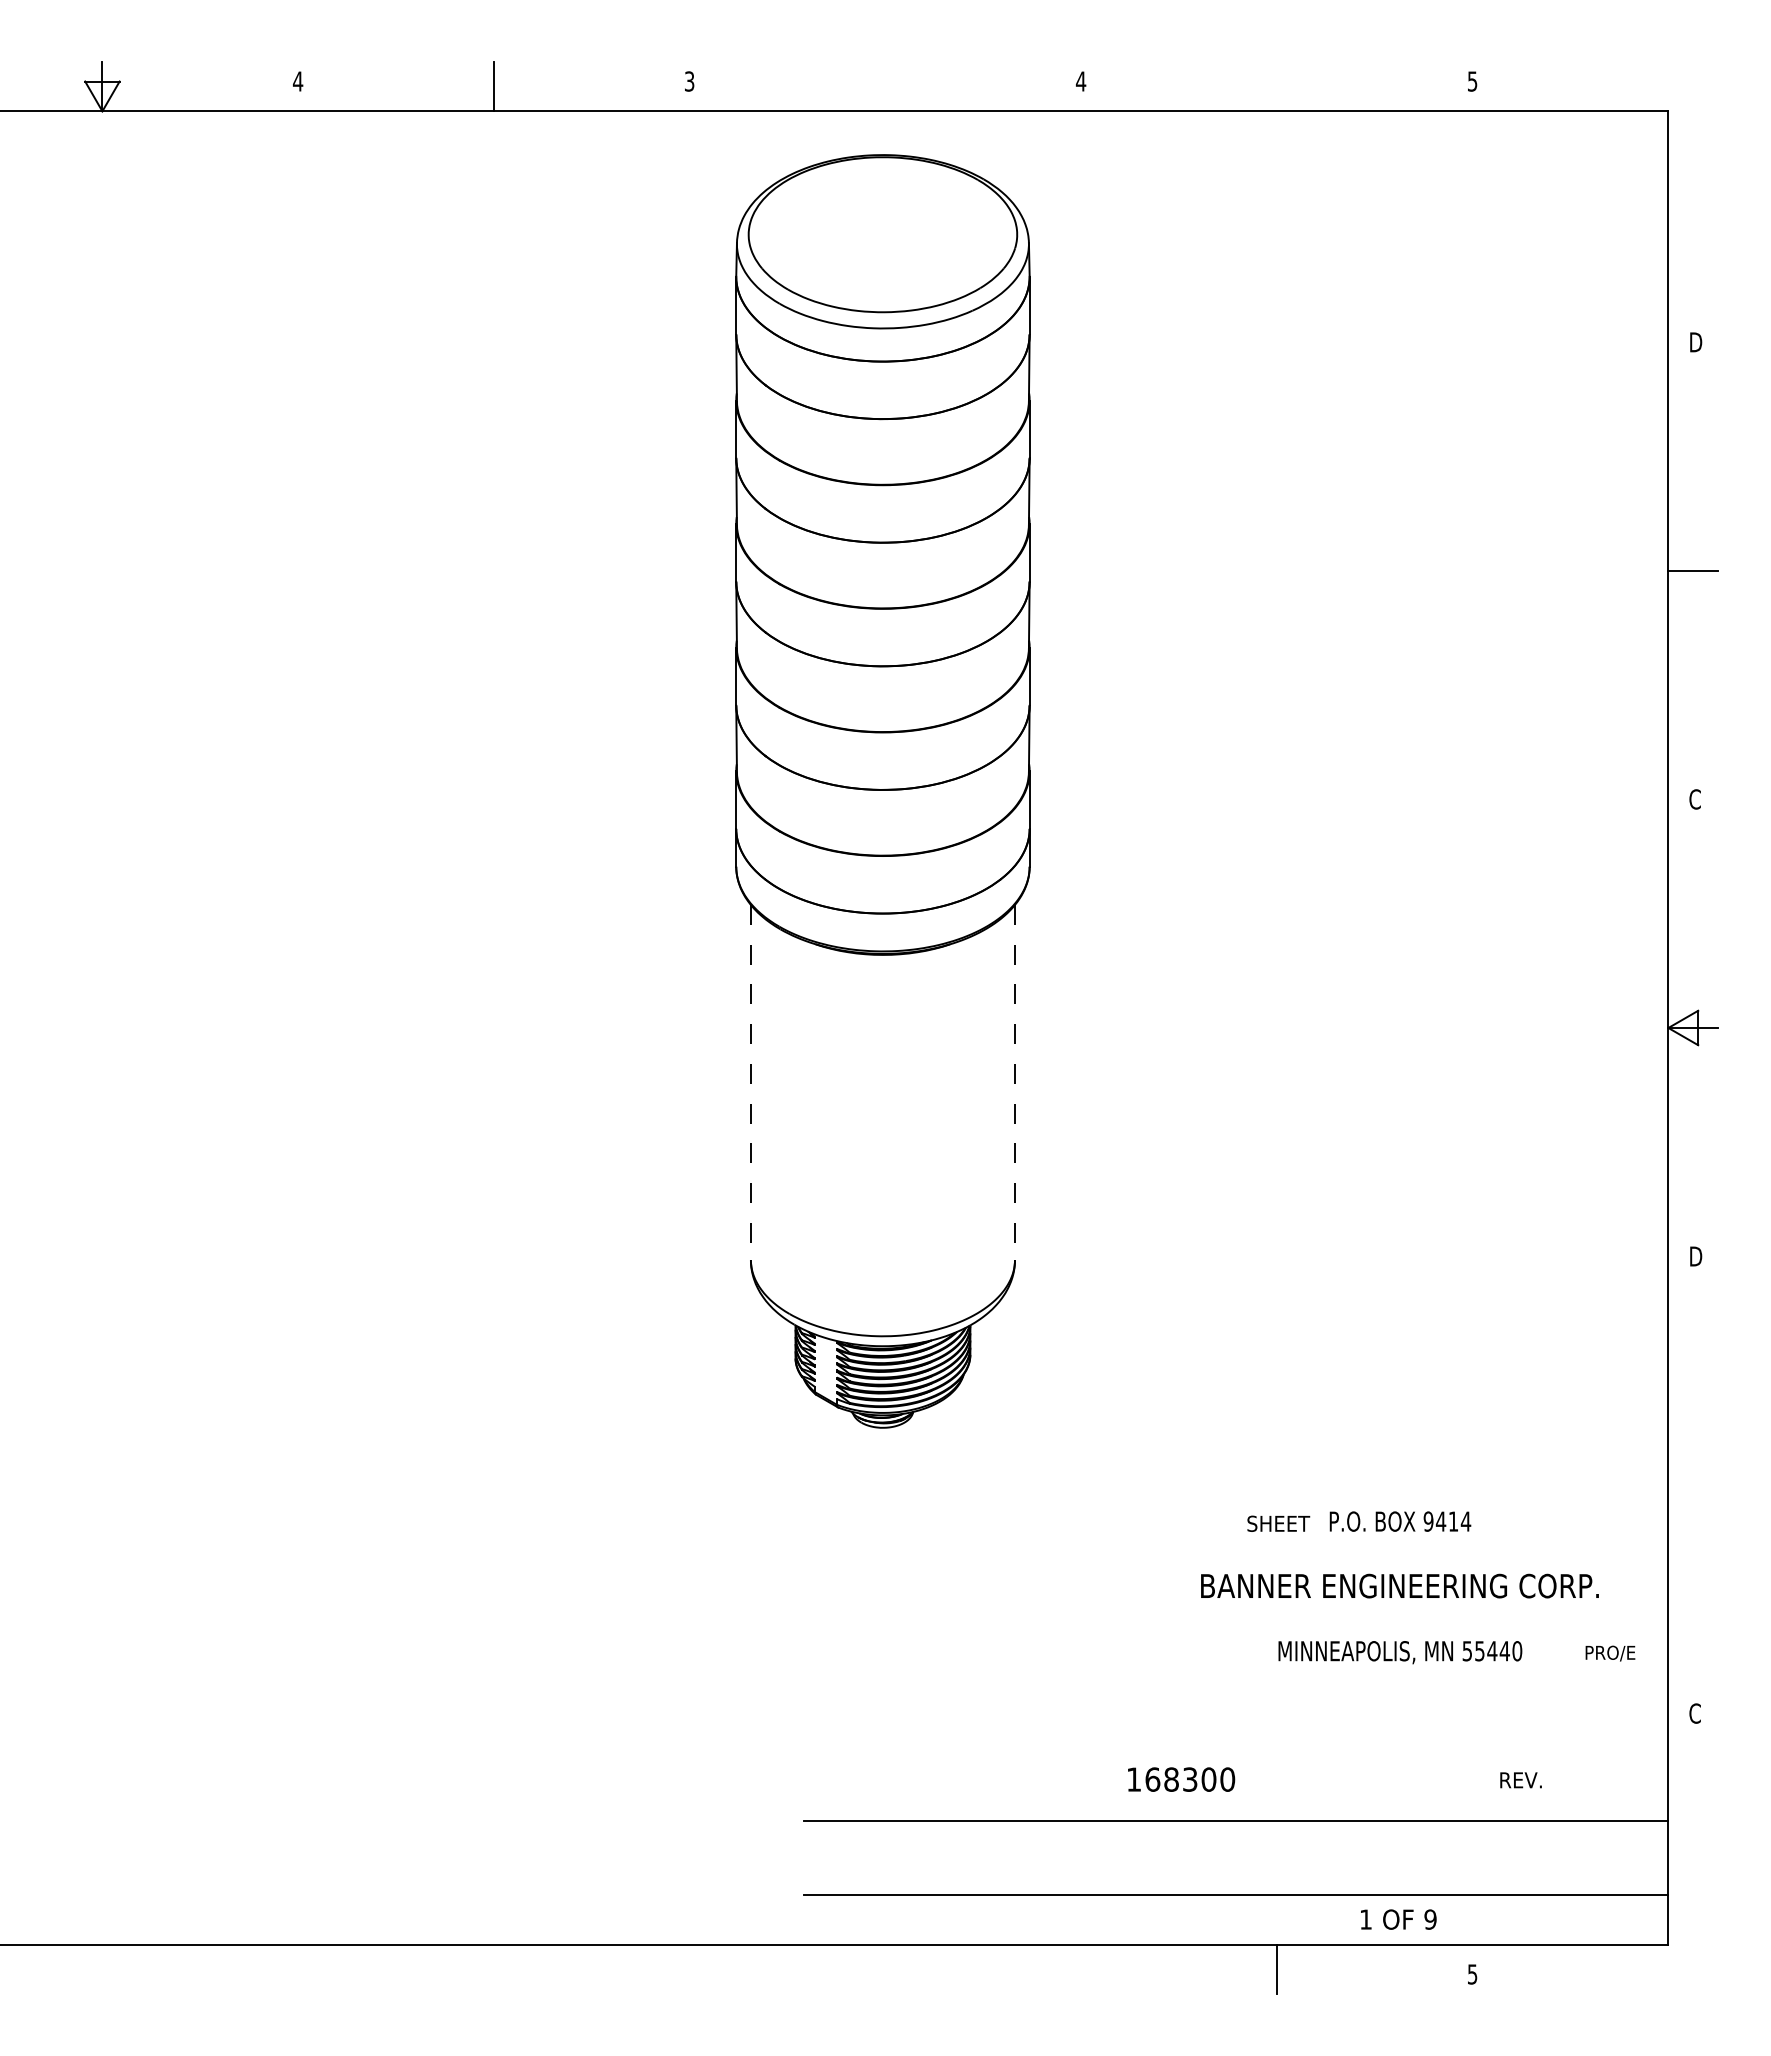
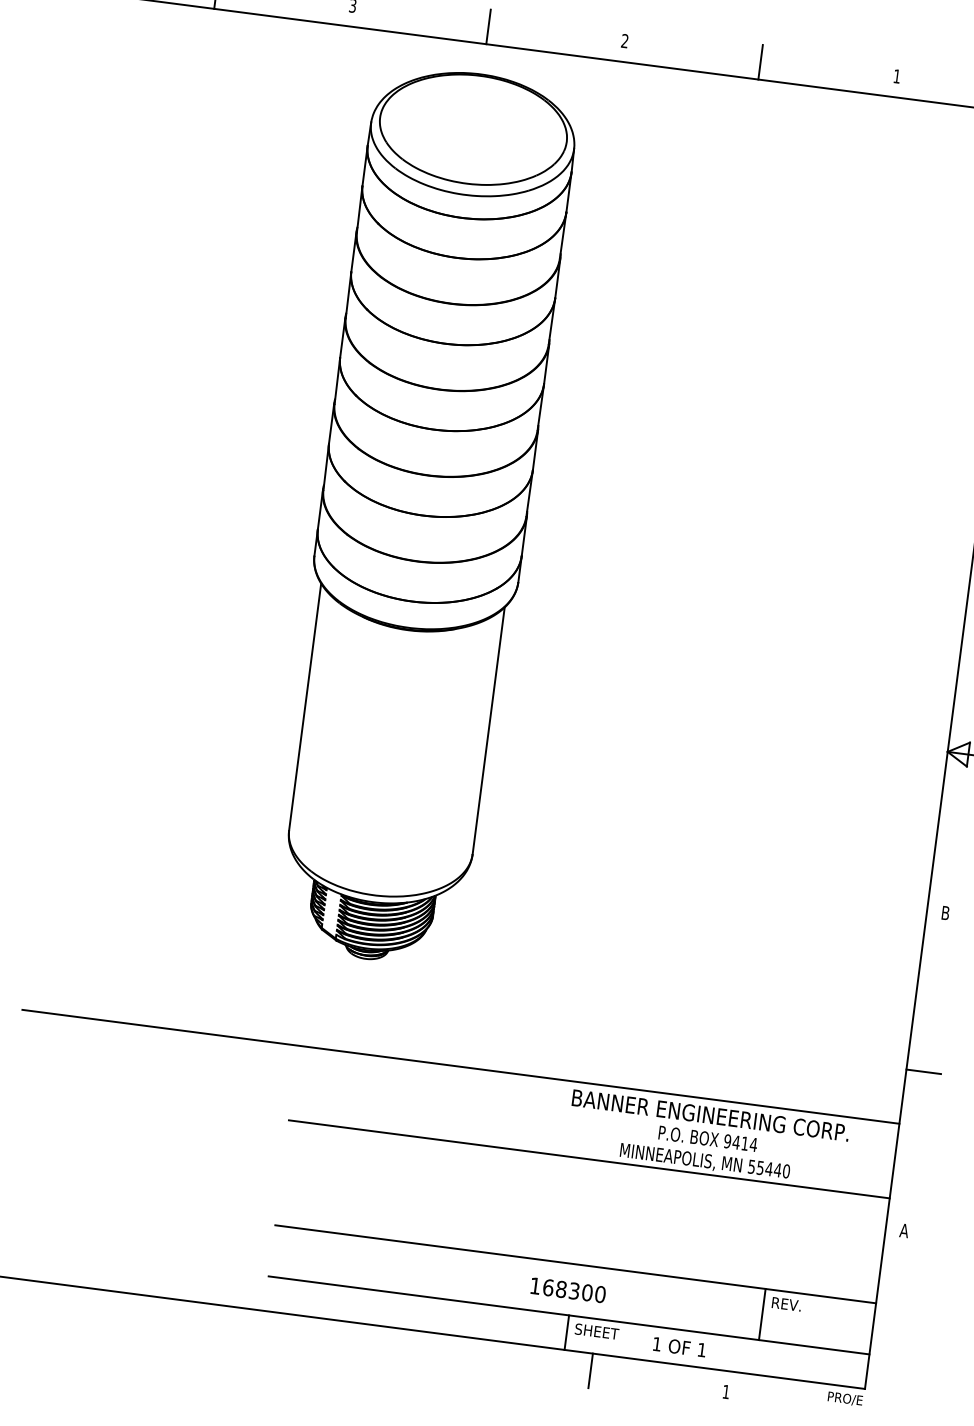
text: (1080, 81) -> (624, 41), 4 -> 2
text: (1472, 81) -> (897, 76), 5 -> 1
line: (885, 86) -> (488, 26), added
line: (1276, 86) -> (760, 62), added
line: (750, 1082) -> (304, 706), dashed -> solid
line: (1014, 1082) -> (488, 730), dashed -> solid
text: (1697, 1256) -> (947, 913), D -> B
line: (1693, 1485) -> (923, 1072), added
text: (1400, 1521) -> (708, 1138), moved
text: (1278, 1523) -> (596, 1331), moved
line: (1037, 1563) -> (460, 1067), added
text: (1610, 1653) -> (845, 1399), moved
line: (1235, 1670) -> (588, 1159), added
text: (1694, 1713) -> (903, 1230), C -> A
text: (1181, 1779) -> (568, 1290), moved
text: (1520, 1780) -> (786, 1304), moved
line: (1509, 1857) -> (762, 1314), added
line: (1236, 1919) -> (567, 1332), added
text: (1430, 1919) -> (701, 1350), 9 -> 1
text: (1472, 1974) -> (726, 1392), 5 -> 1

